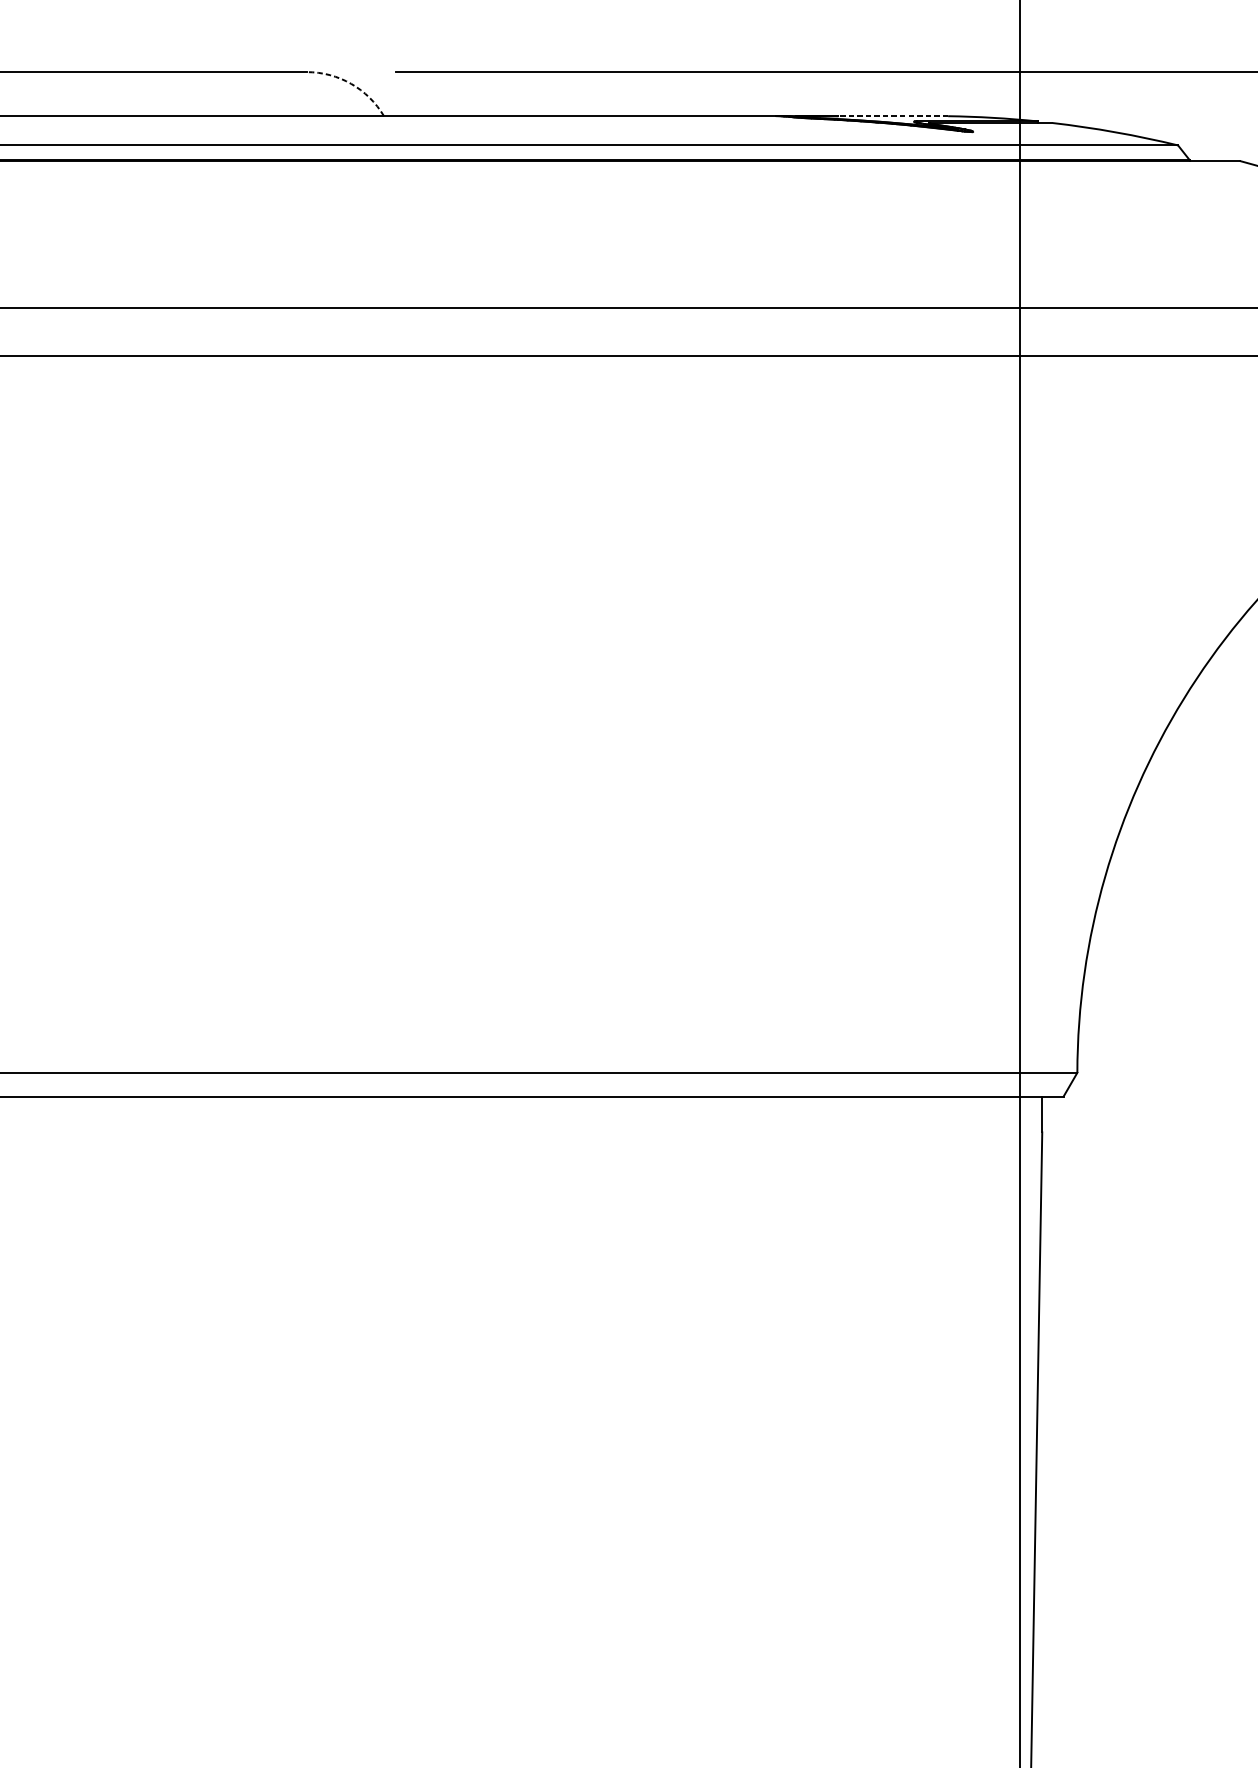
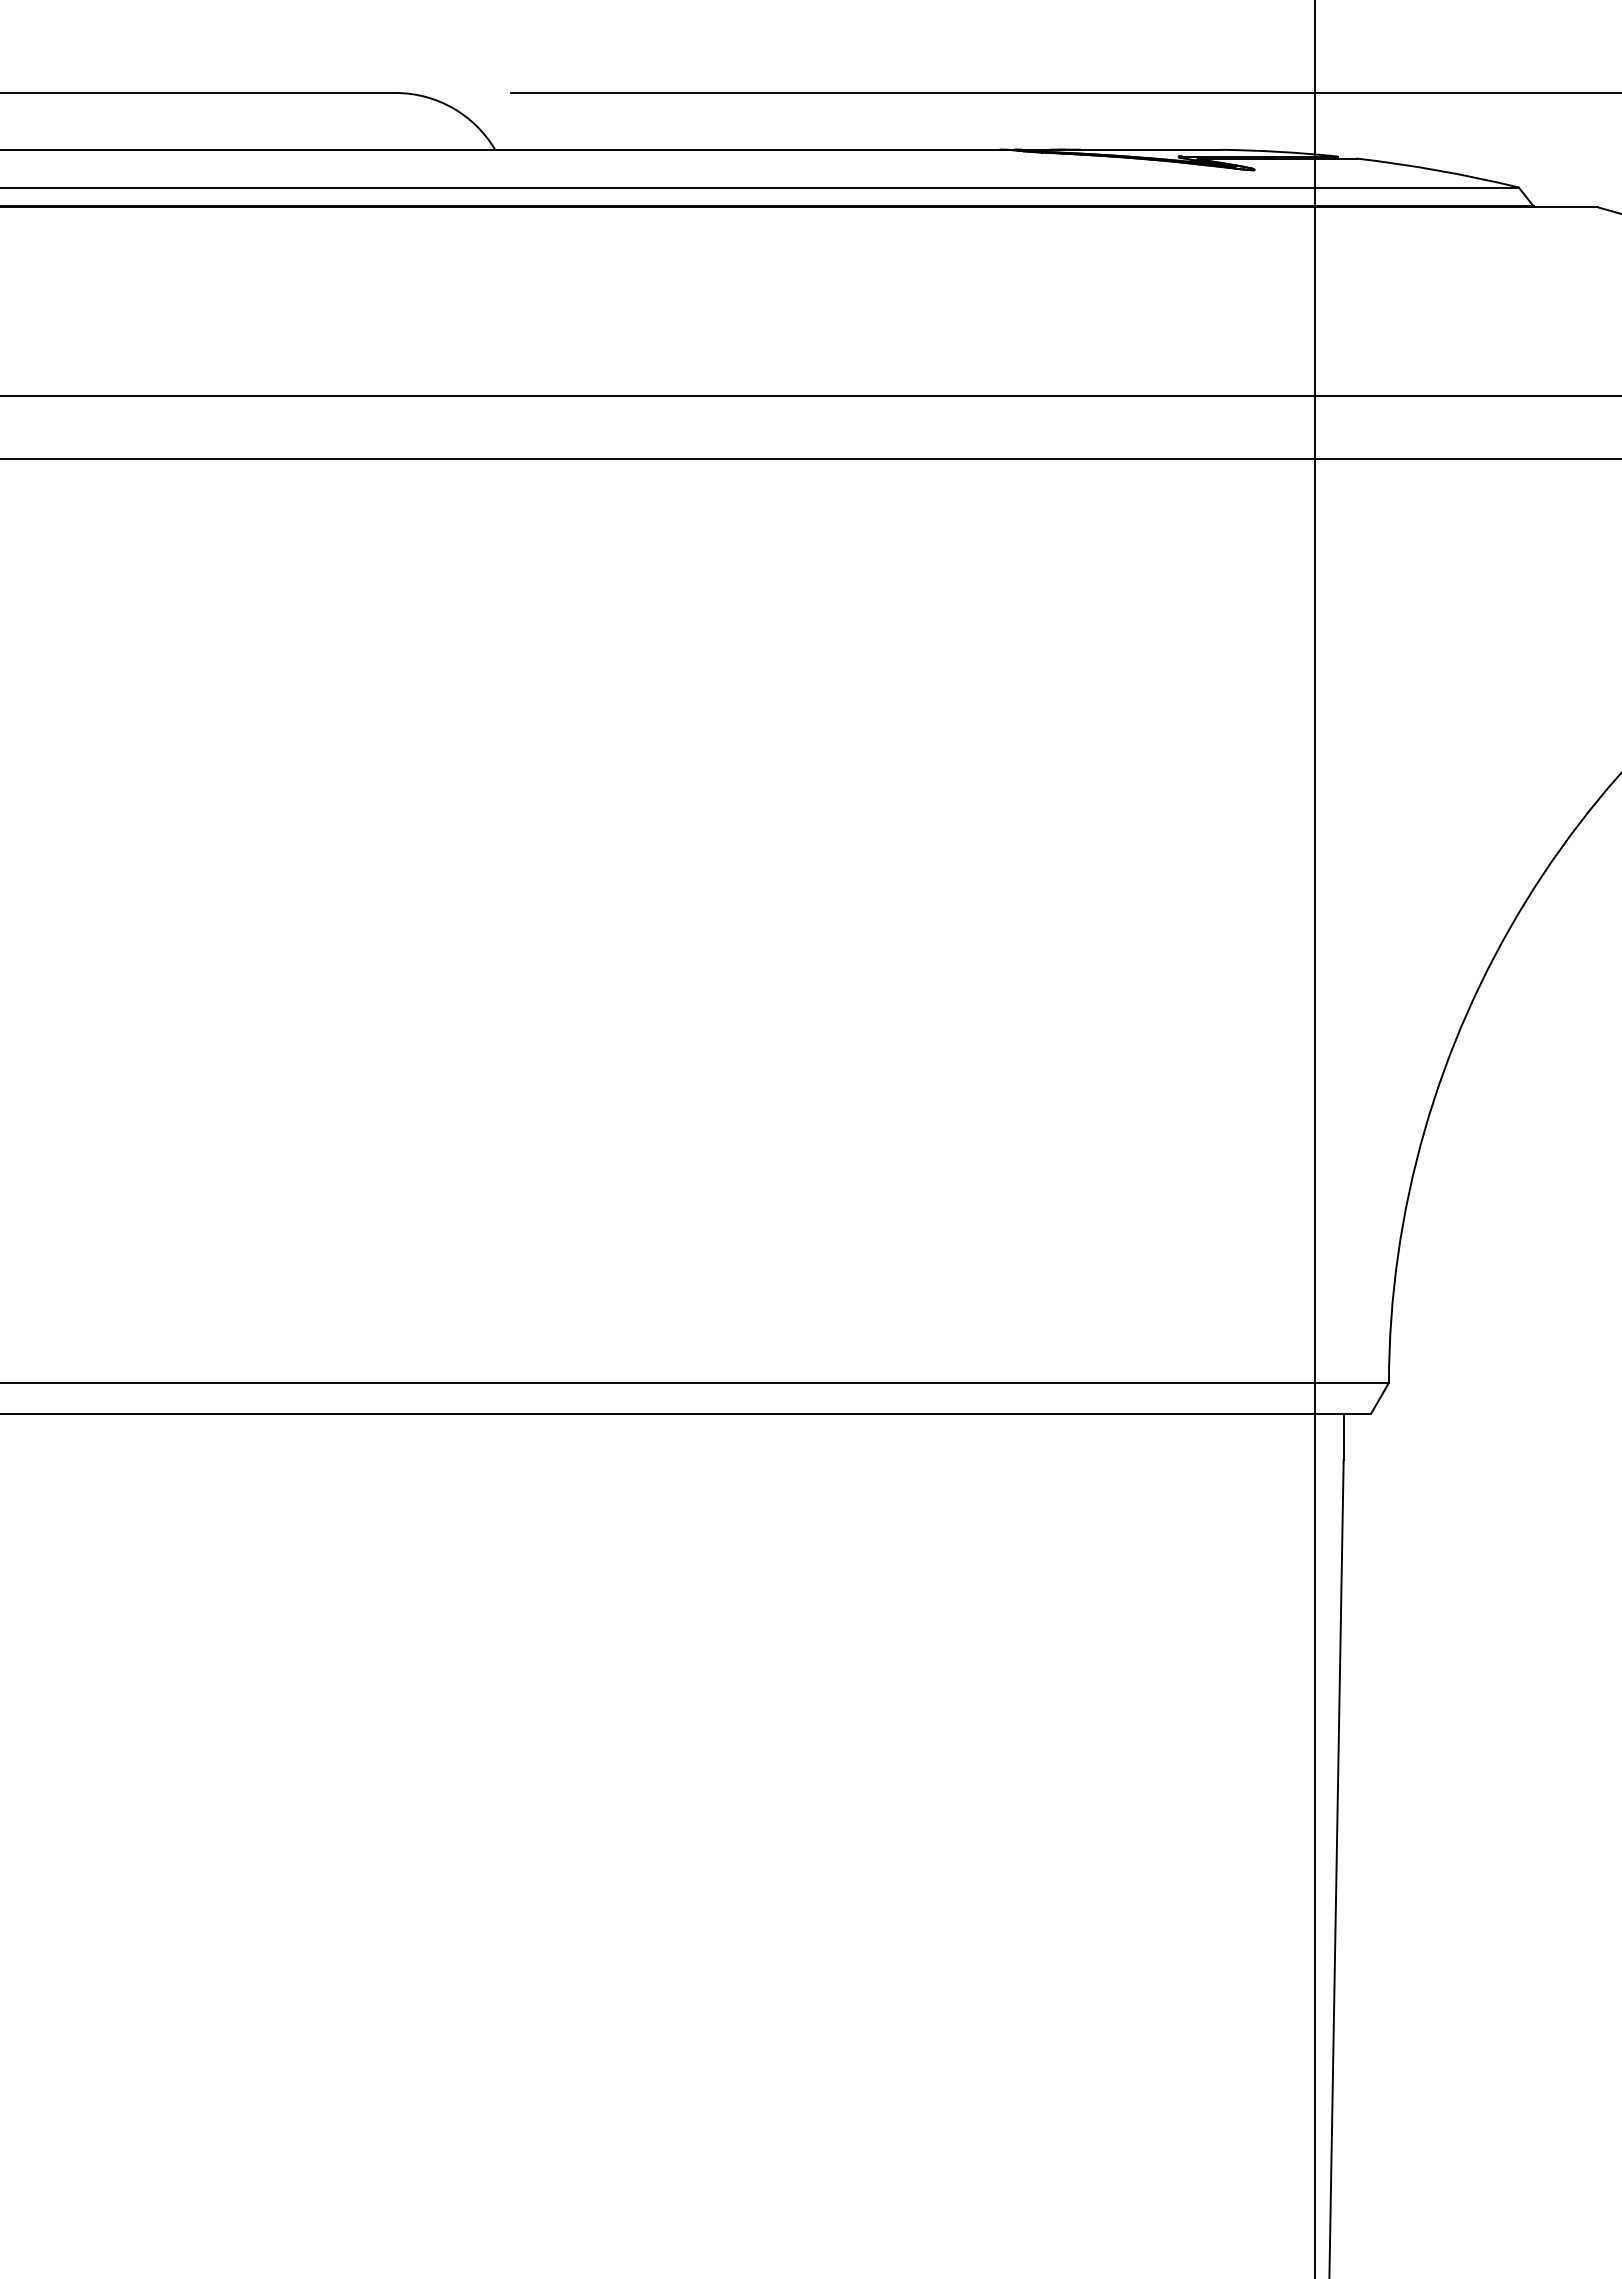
arc: (350, 84) -> (452, 108), dashed -> solid
line: (893, 115) -> (1151, 149), dashed -> solid

